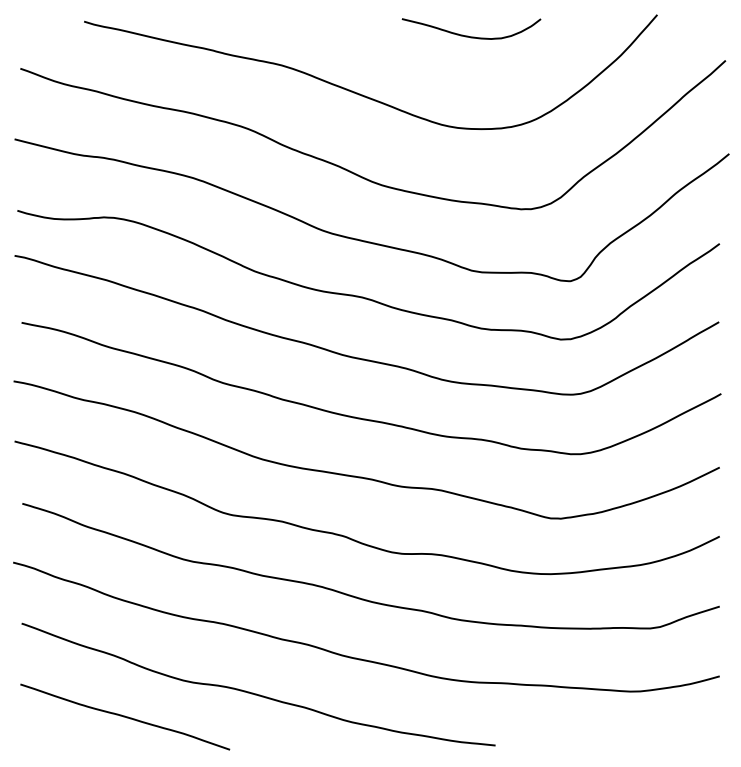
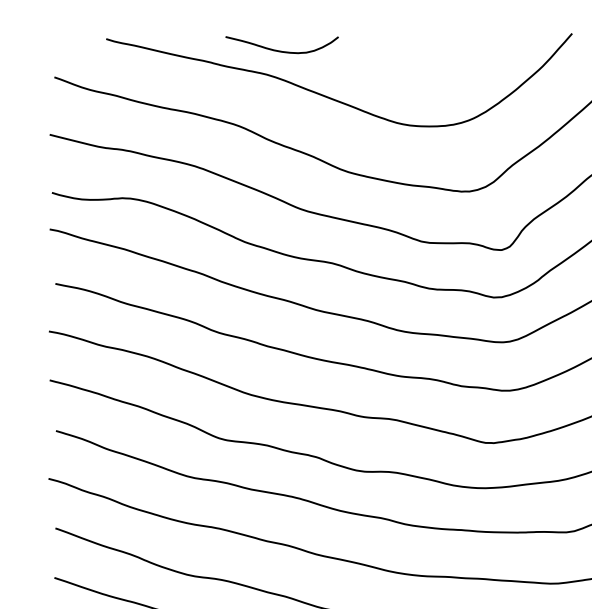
curve: (468, 35) -> (279, 50), moved

